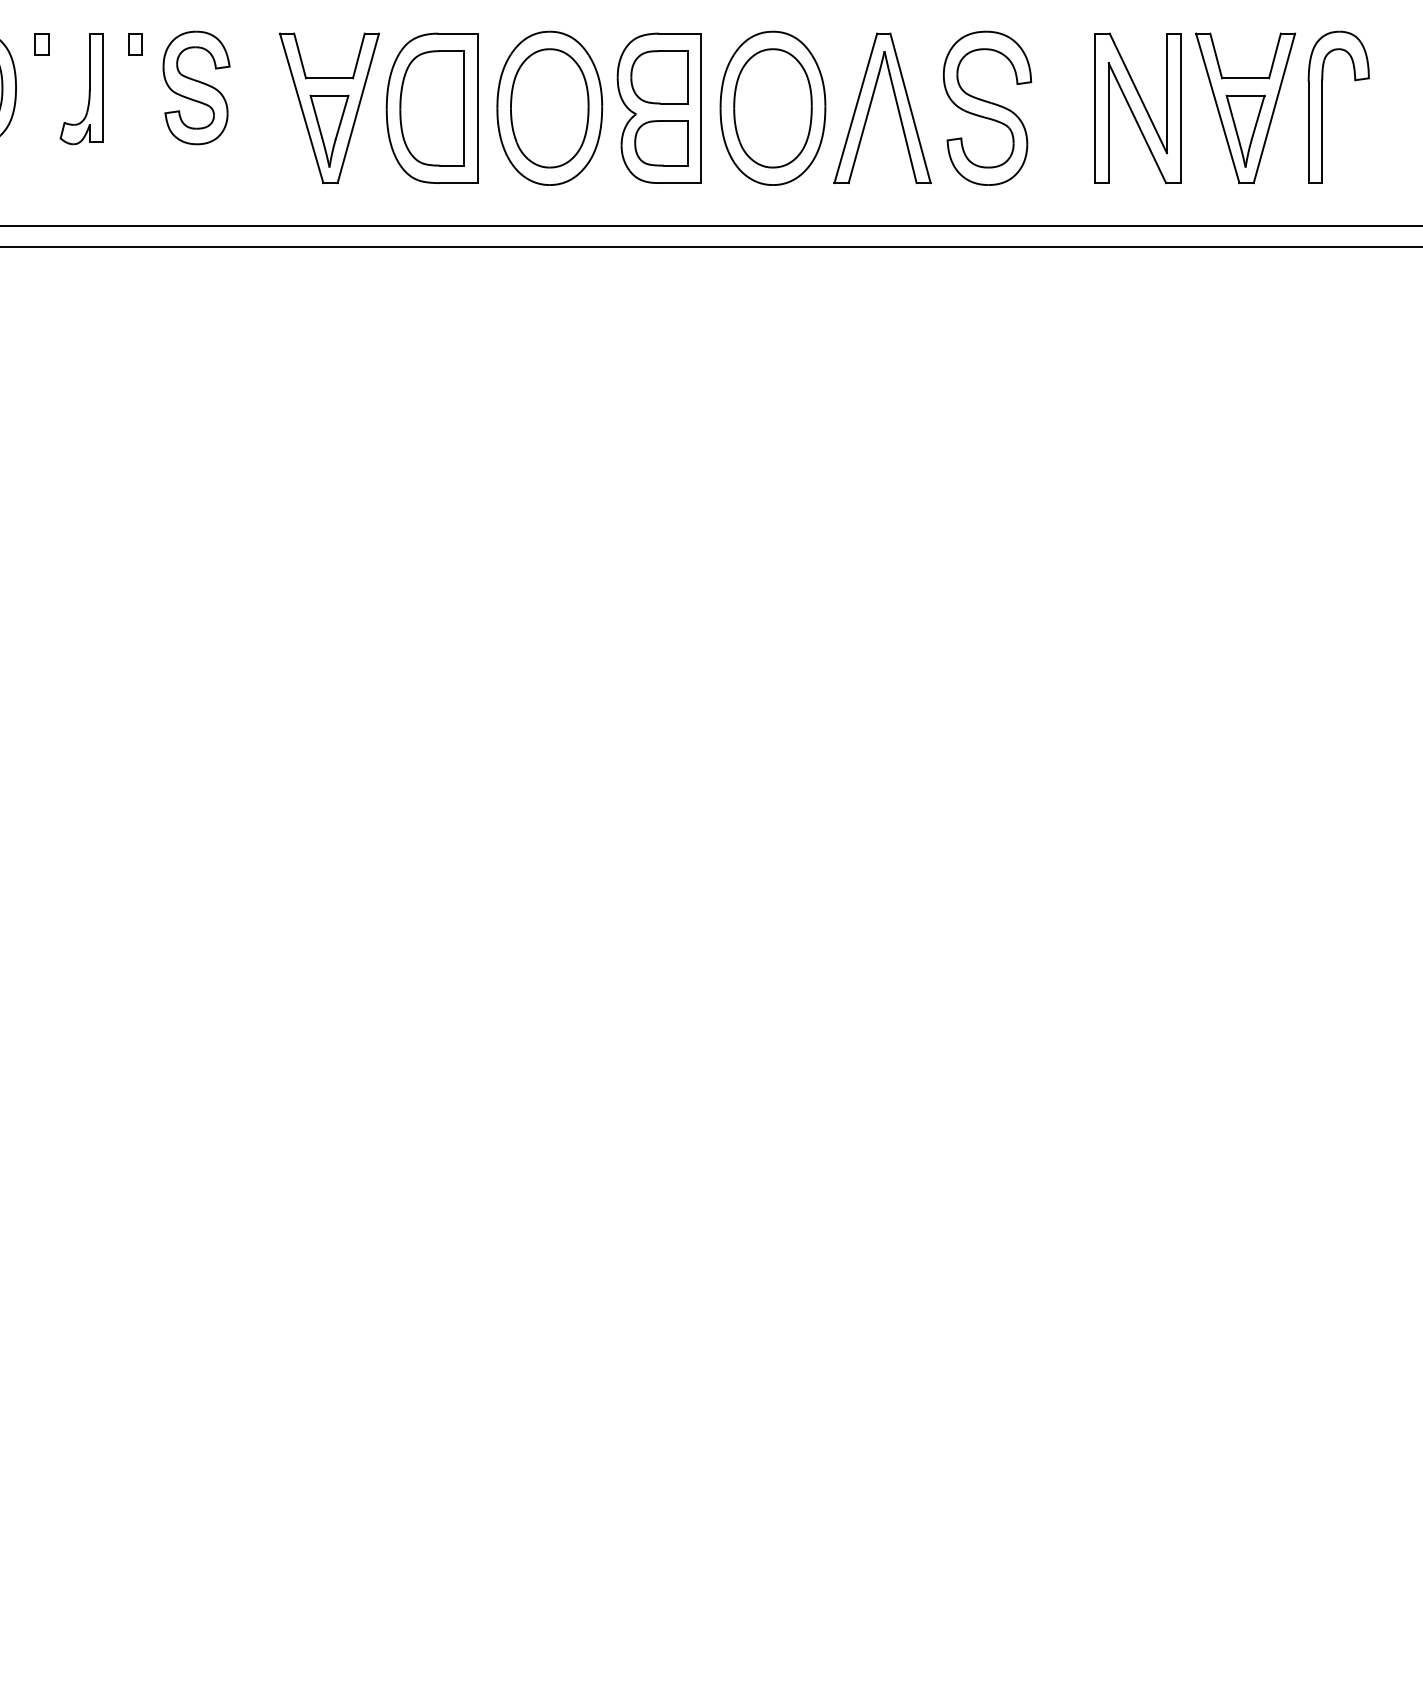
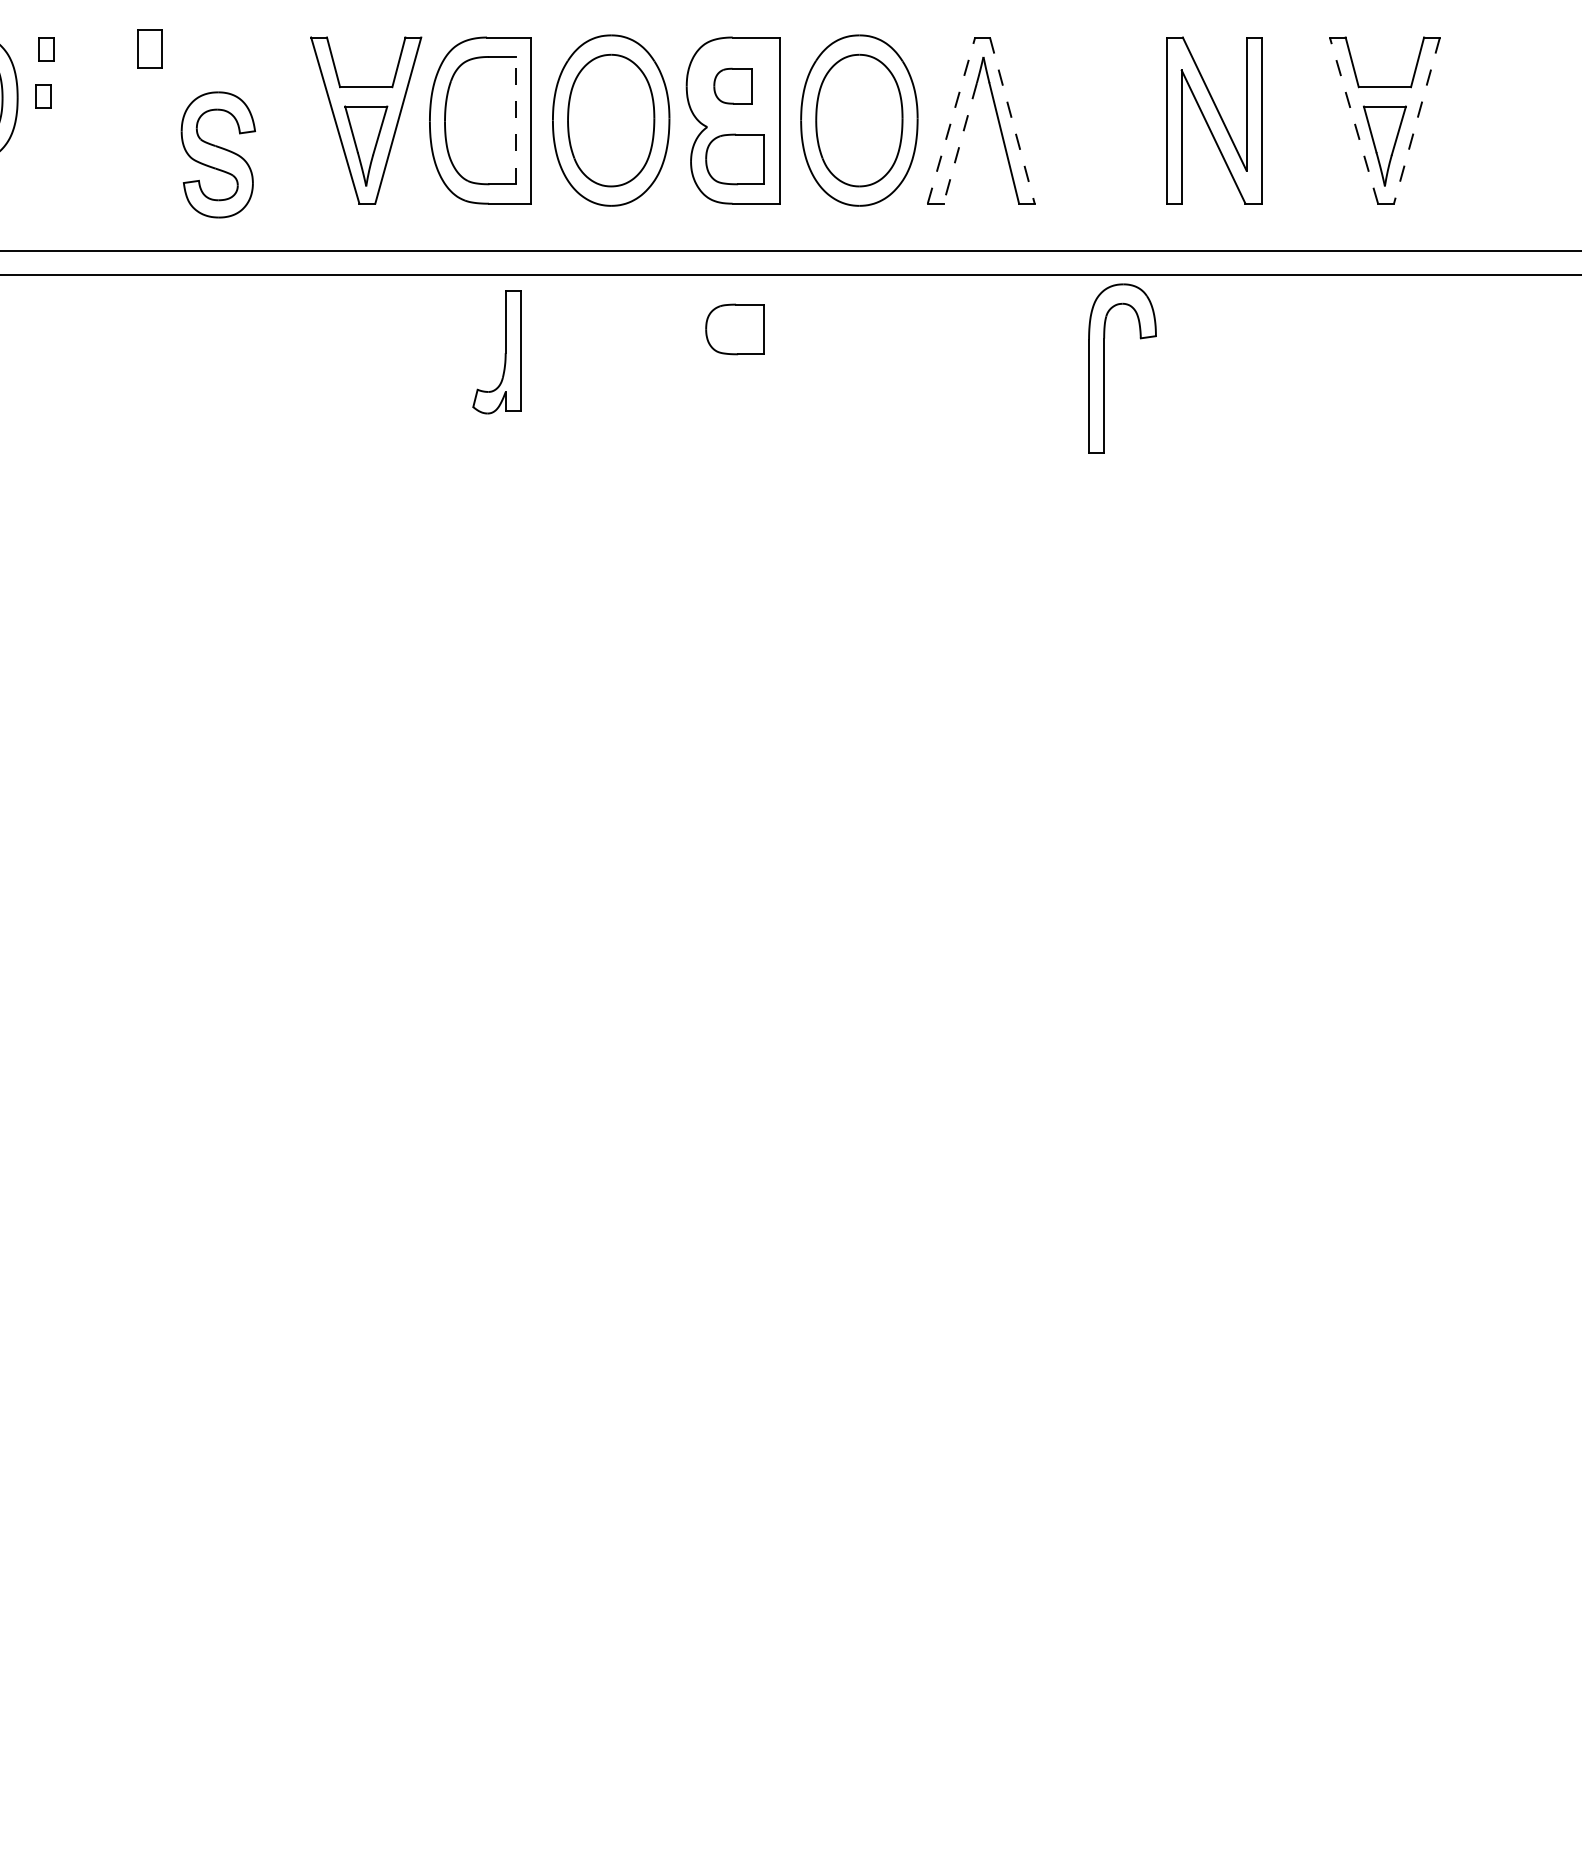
part: (135, 44) -> (150, 49), size x1.6
part: (658, 77) -> (732, 86), size x0.6
part: (39, 86) -> (43, 96), added
part: (195, 87) -> (217, 154), moved
part: (88, 90) -> (504, 353), moved
part: (1322, 107) -> (1104, 368), moved
line: (464, 108) -> (516, 120), solid -> dashed
line: (855, 108) -> (951, 120), solid -> dashed
part: (987, 108) -> (1097, 120), removed
part: (1138, 108) -> (1214, 120), moved
line: (1217, 108) -> (1353, 120), solid -> dashed
line: (910, 109) -> (1012, 121), solid -> dashed
line: (1274, 109) -> (1416, 121), solid -> dashed
line: (863, 128) -> (960, 143), solid -> dashed
part: (660, 296) -> (734, 329), added

